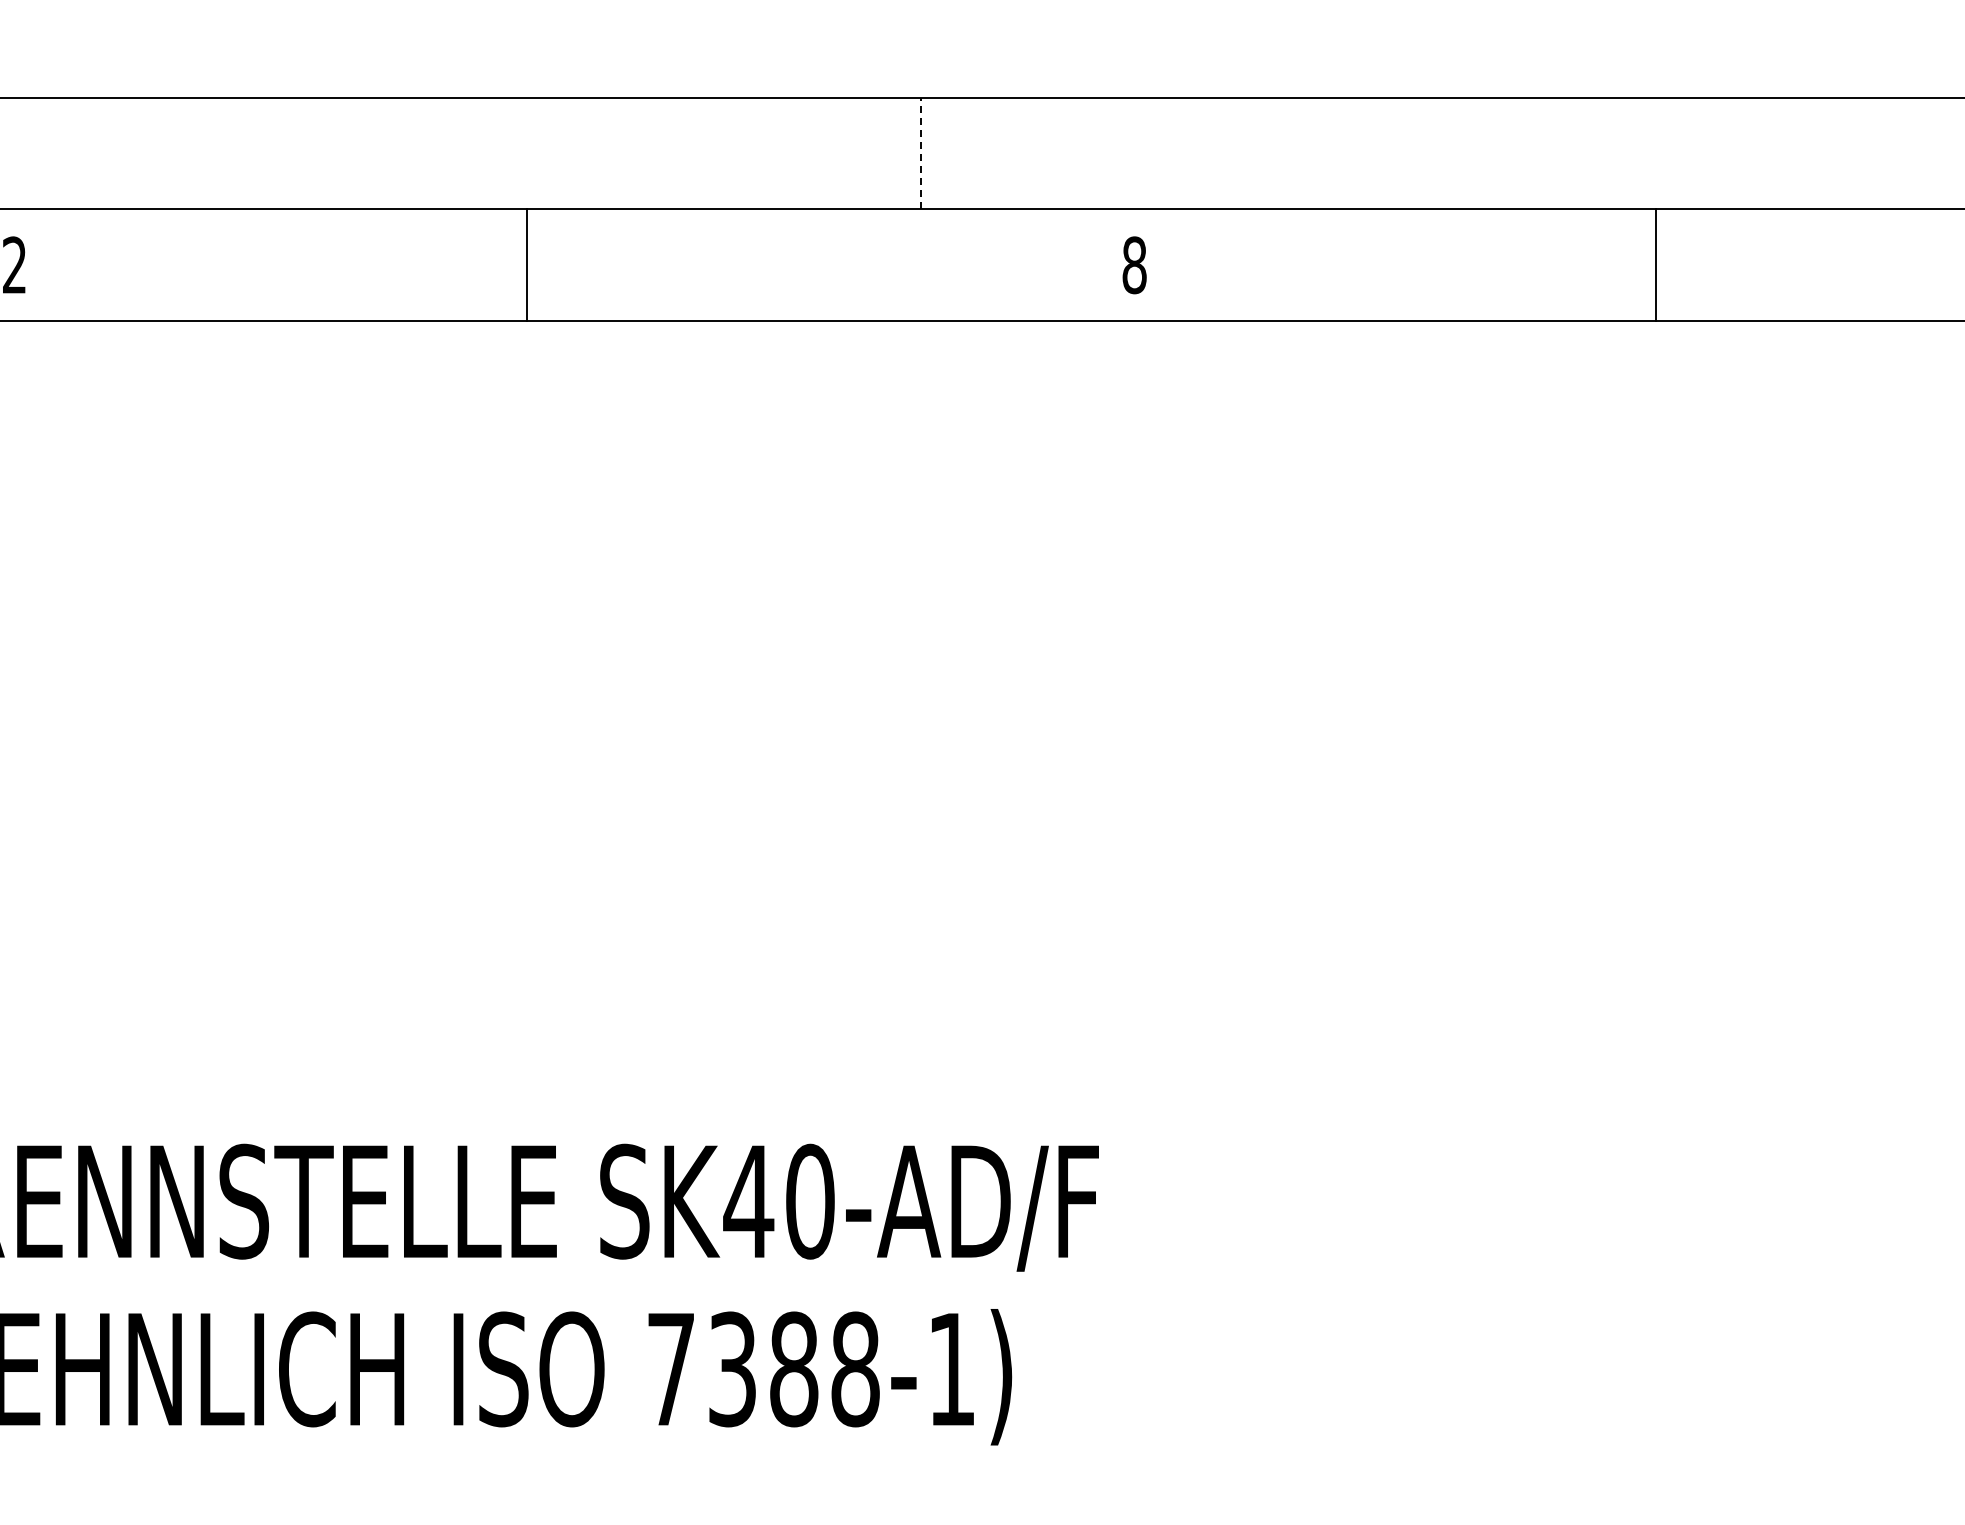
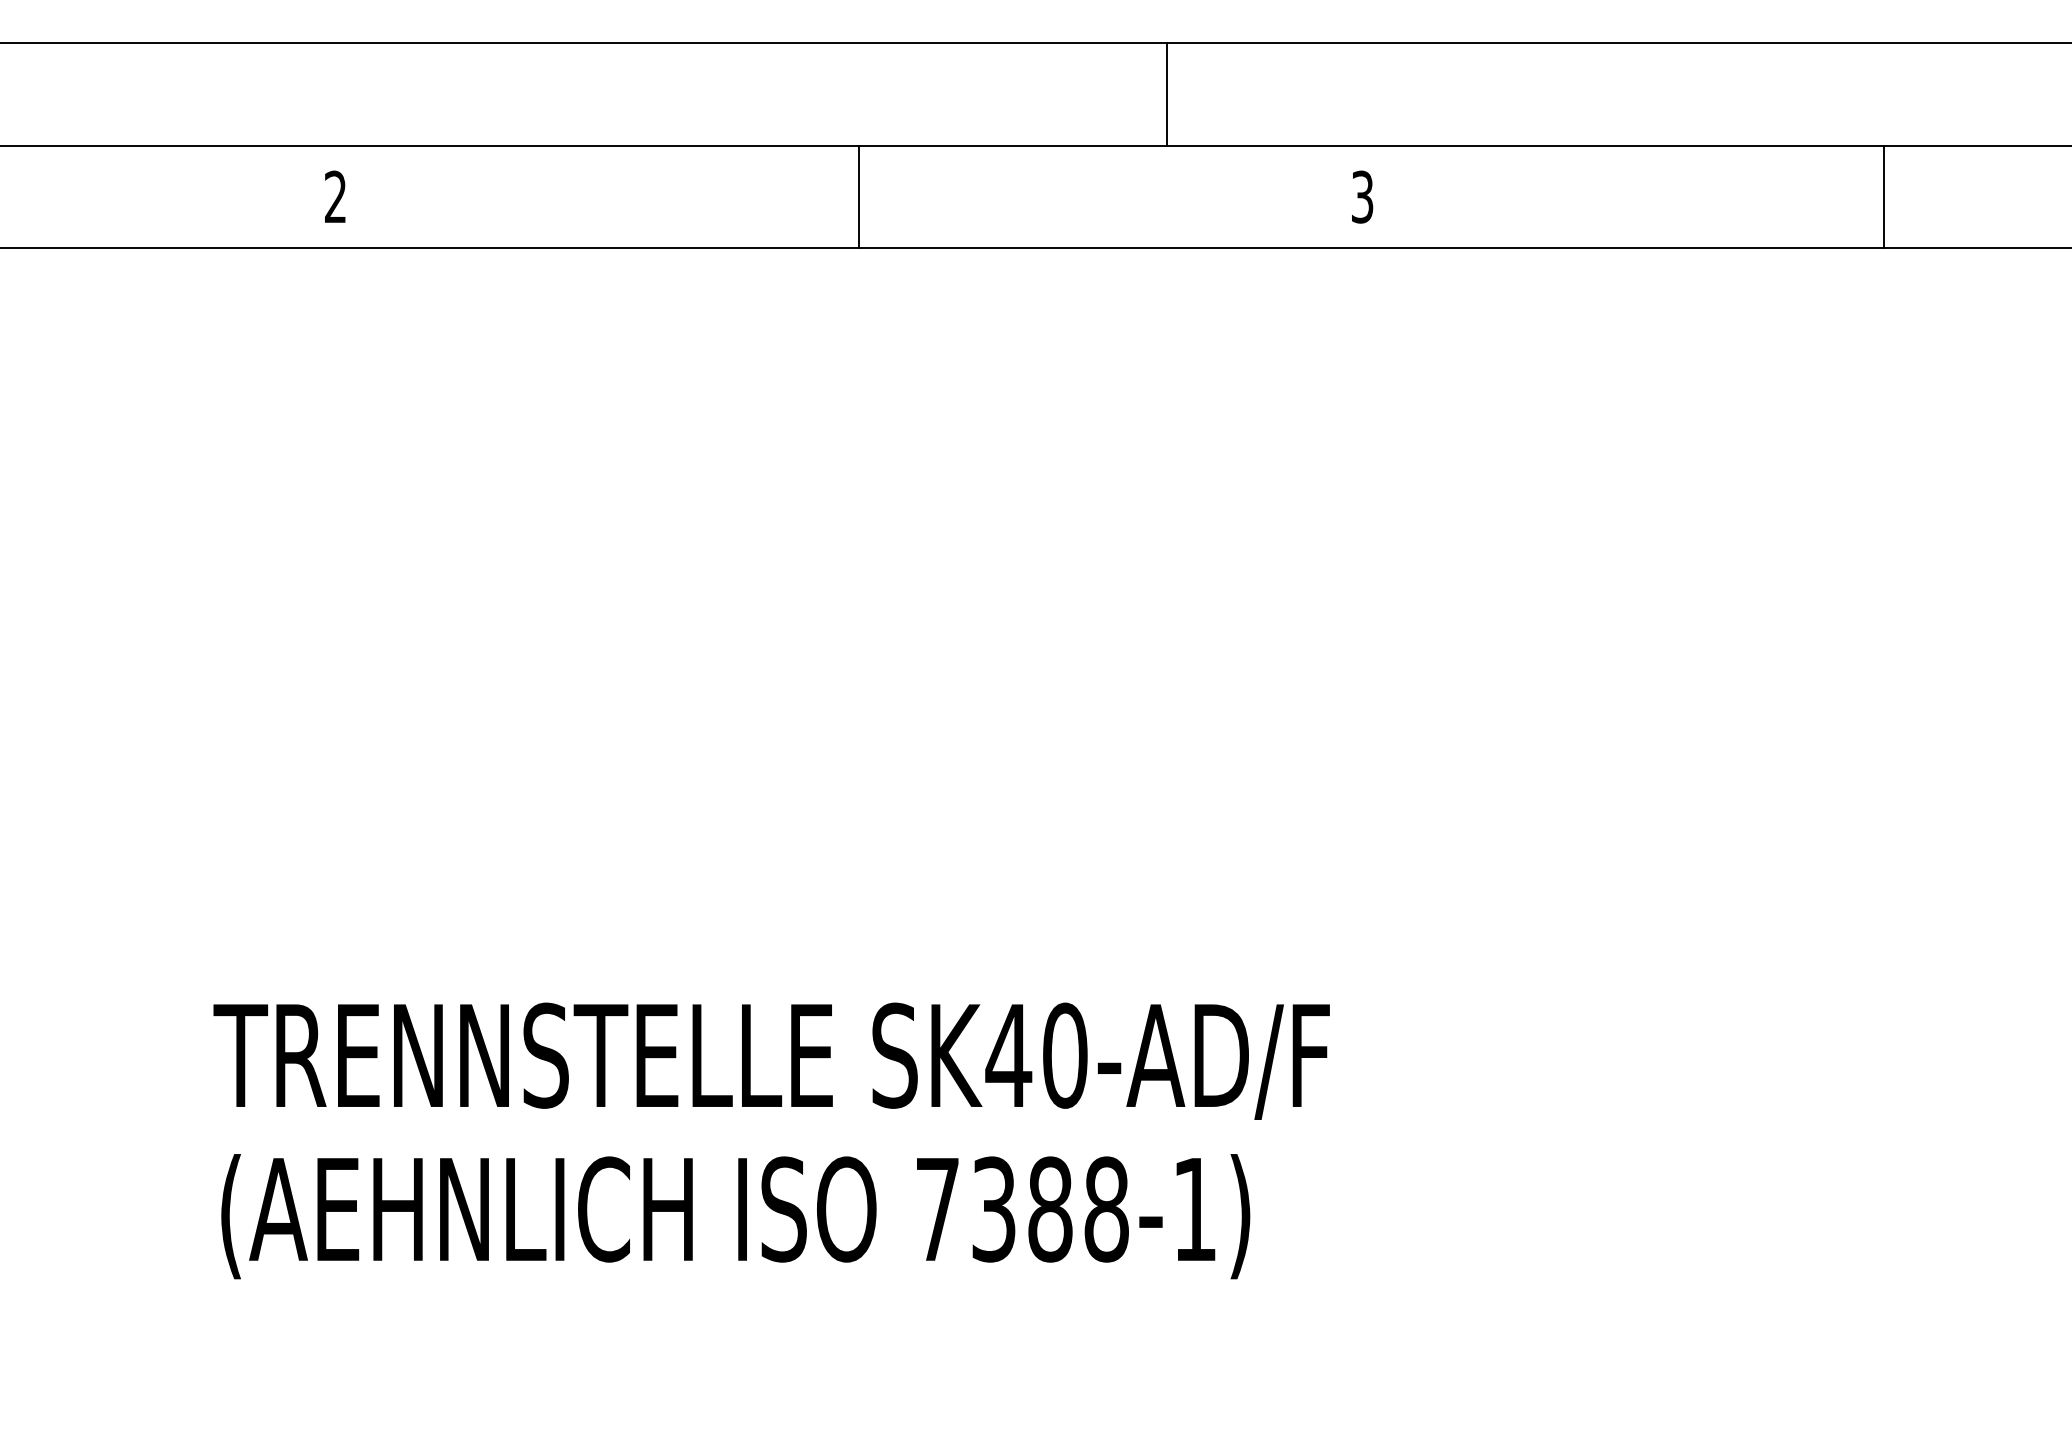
line: (920, 153) -> (1166, 94), dashed -> solid
line: (527, 264) -> (859, 196), moved
text: (1134, 264) -> (1362, 196), 8 -> 3
line: (1655, 264) -> (1884, 196), moved

